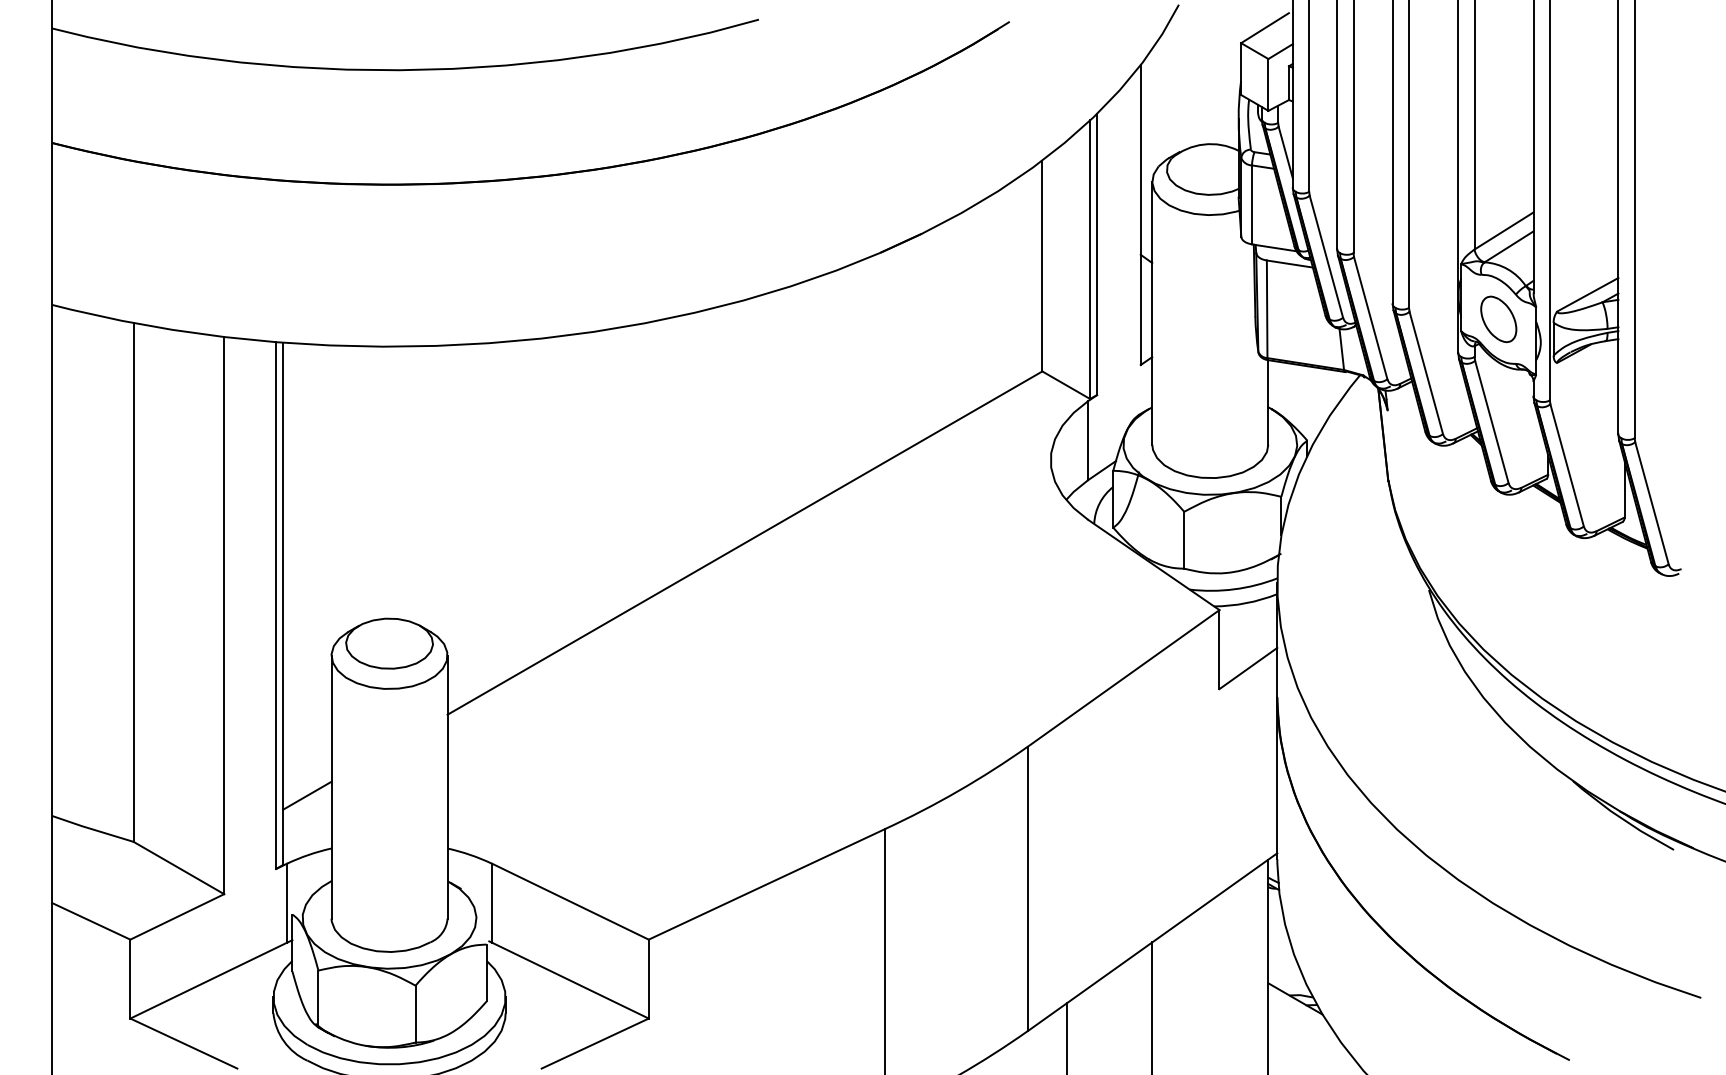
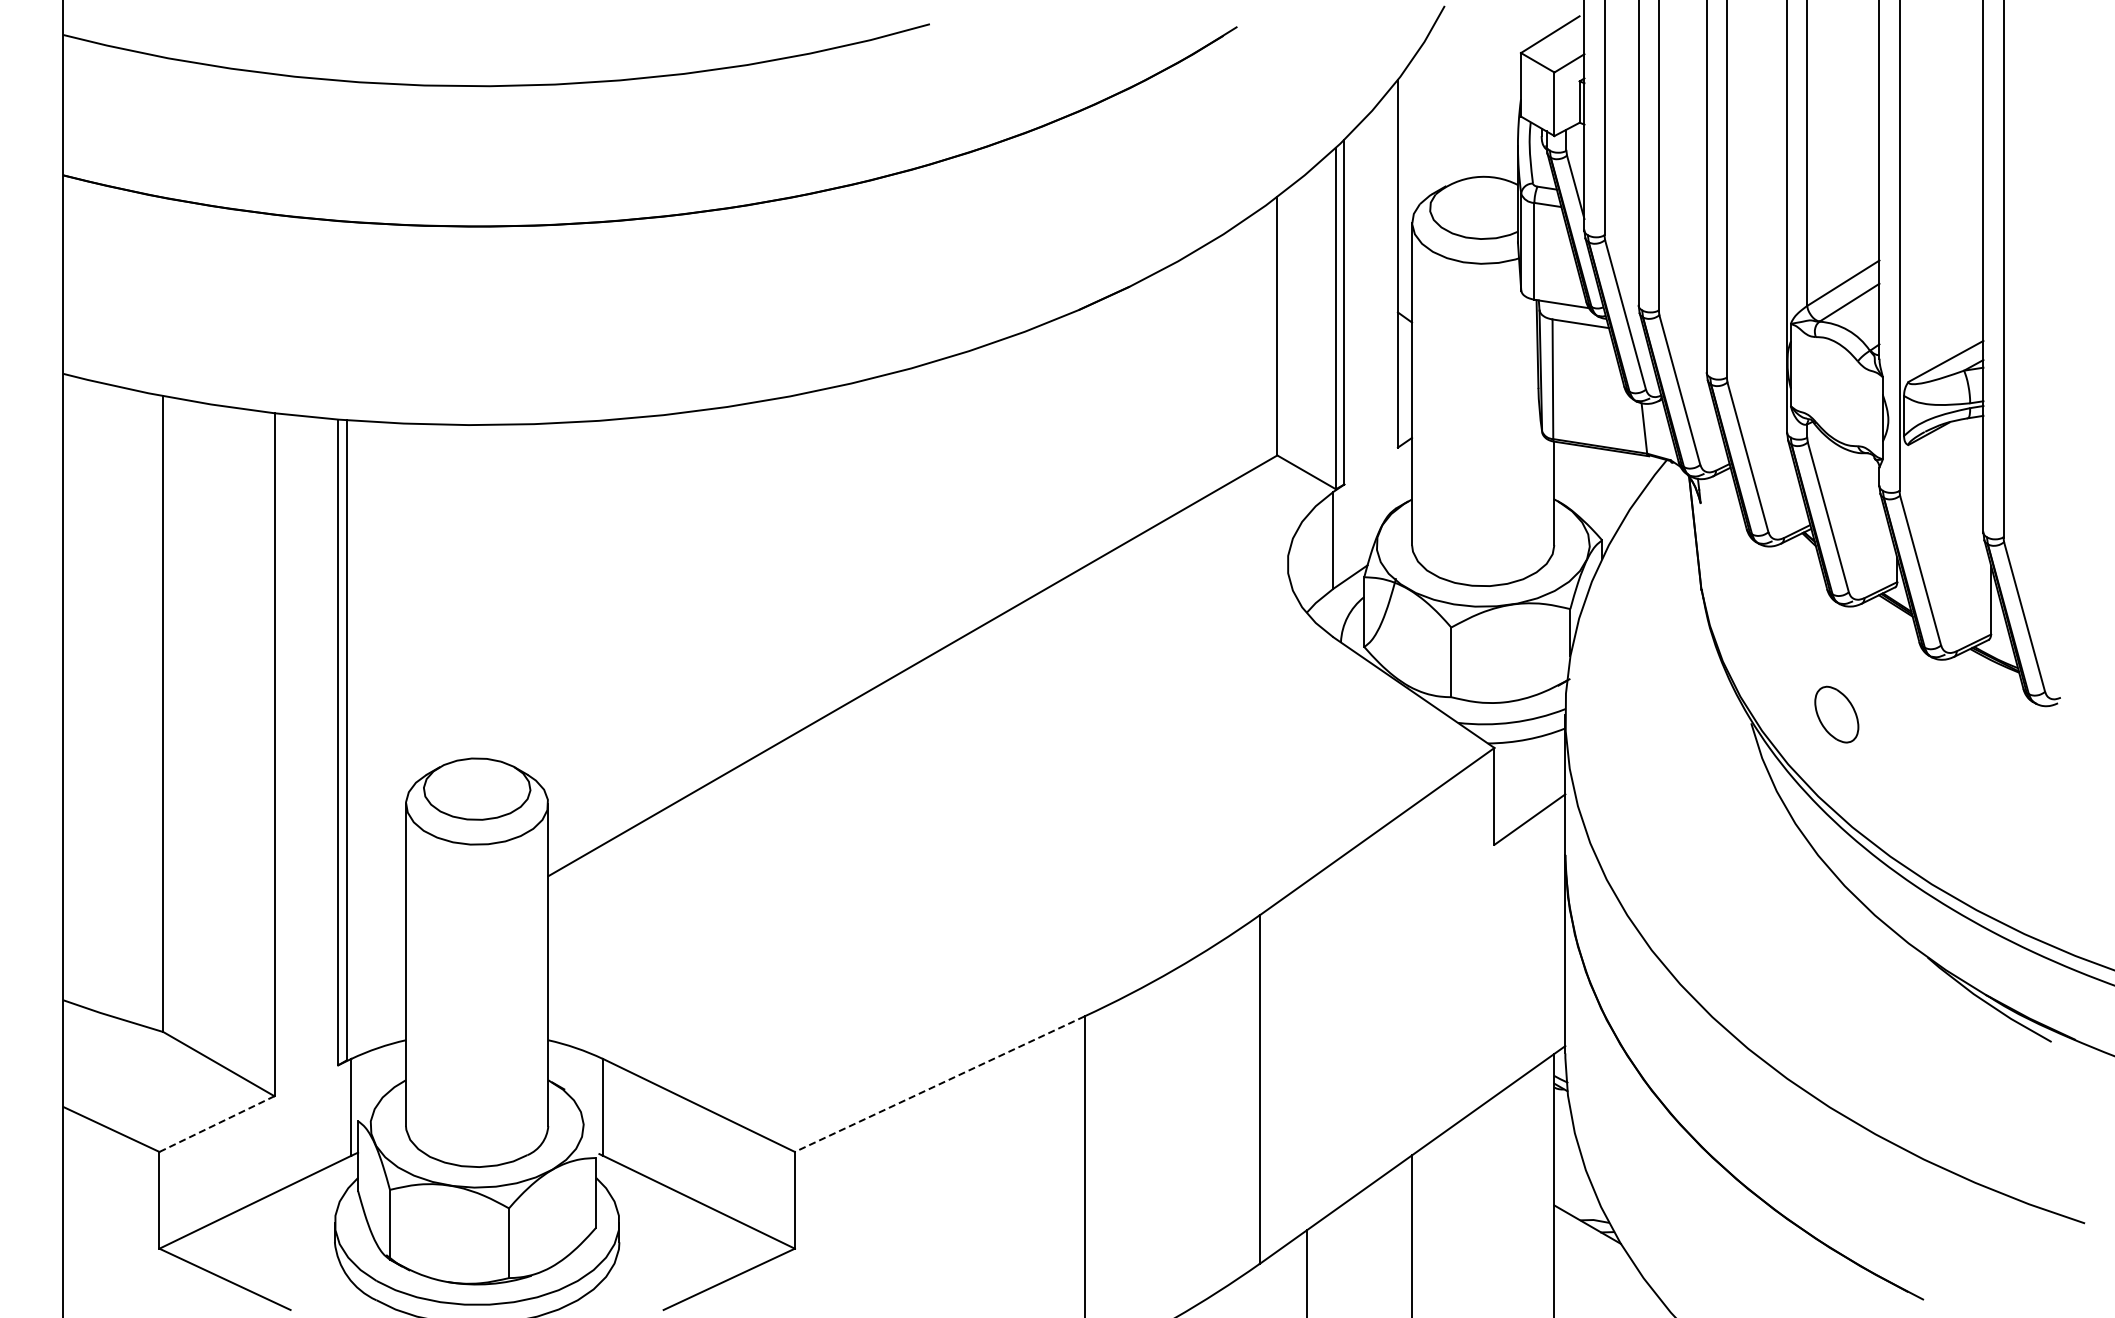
part: (1498, 319) -> (1836, 714), moved
line: (306, 795) -> (375, 975), removed
line: (766, 884) -> (939, 1084), solid -> dashed
line: (176, 917) -> (216, 1124), solid -> dashed

